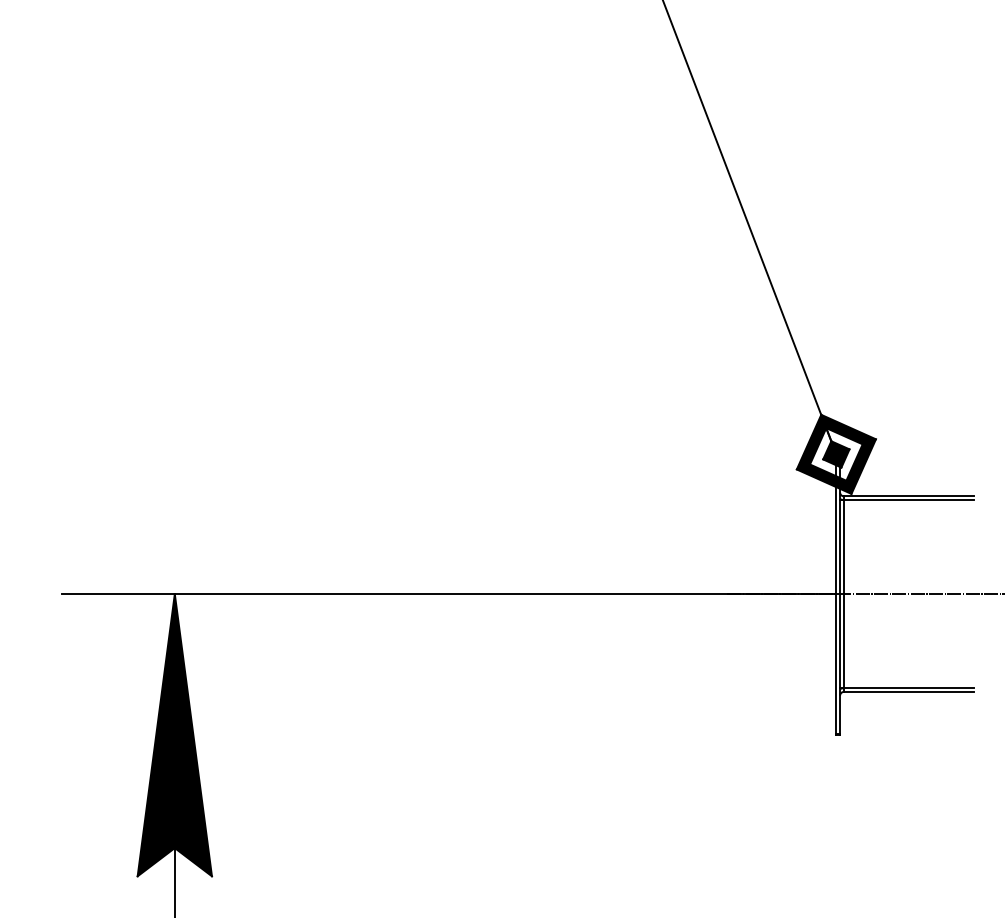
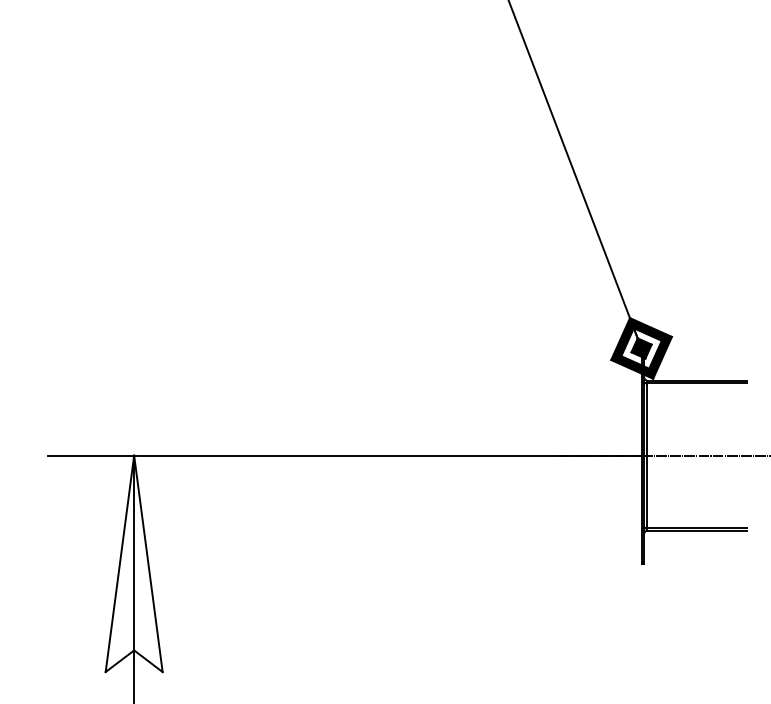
fill: (173, 734) -> (133, 563), removed

